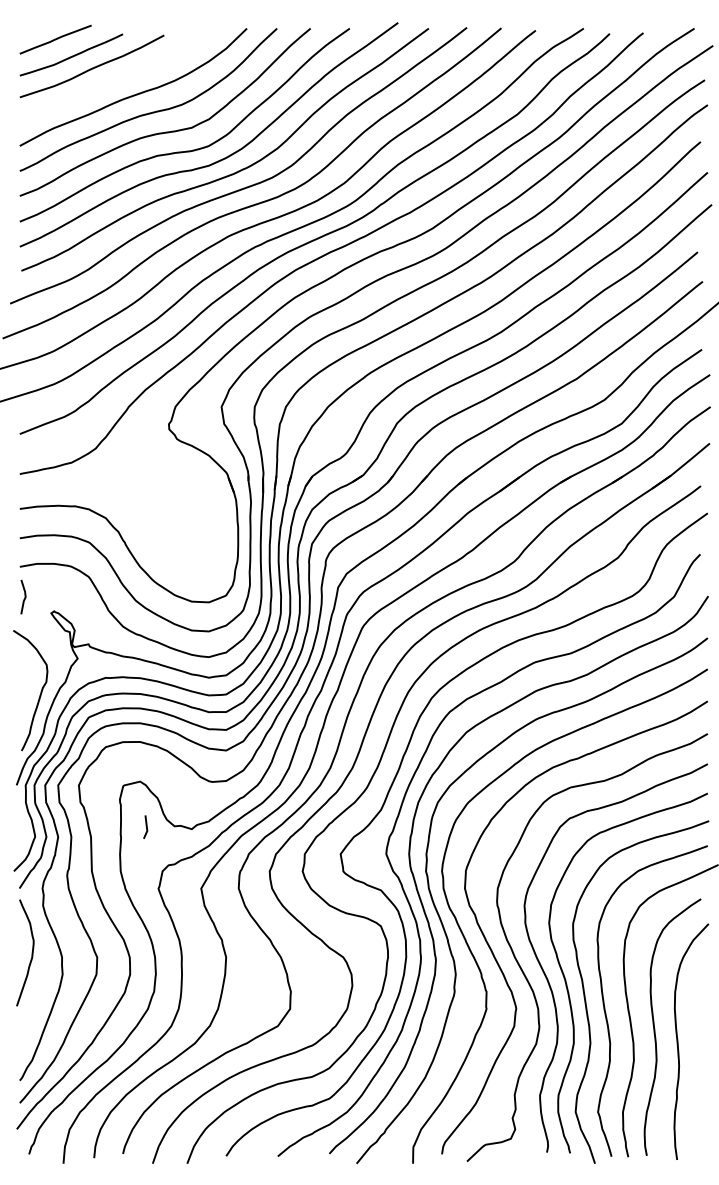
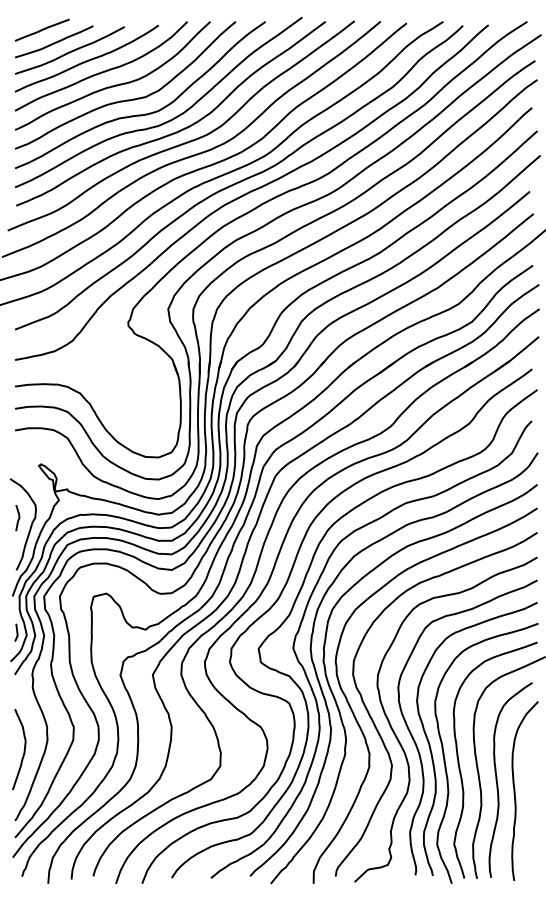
curve: (116, 78) -> (88, 59), added
line: (24, 597) -> (18, 518), moved
line: (145, 826) -> (16, 632), moved
curve: (31, 952) -> (23, 749), moved

